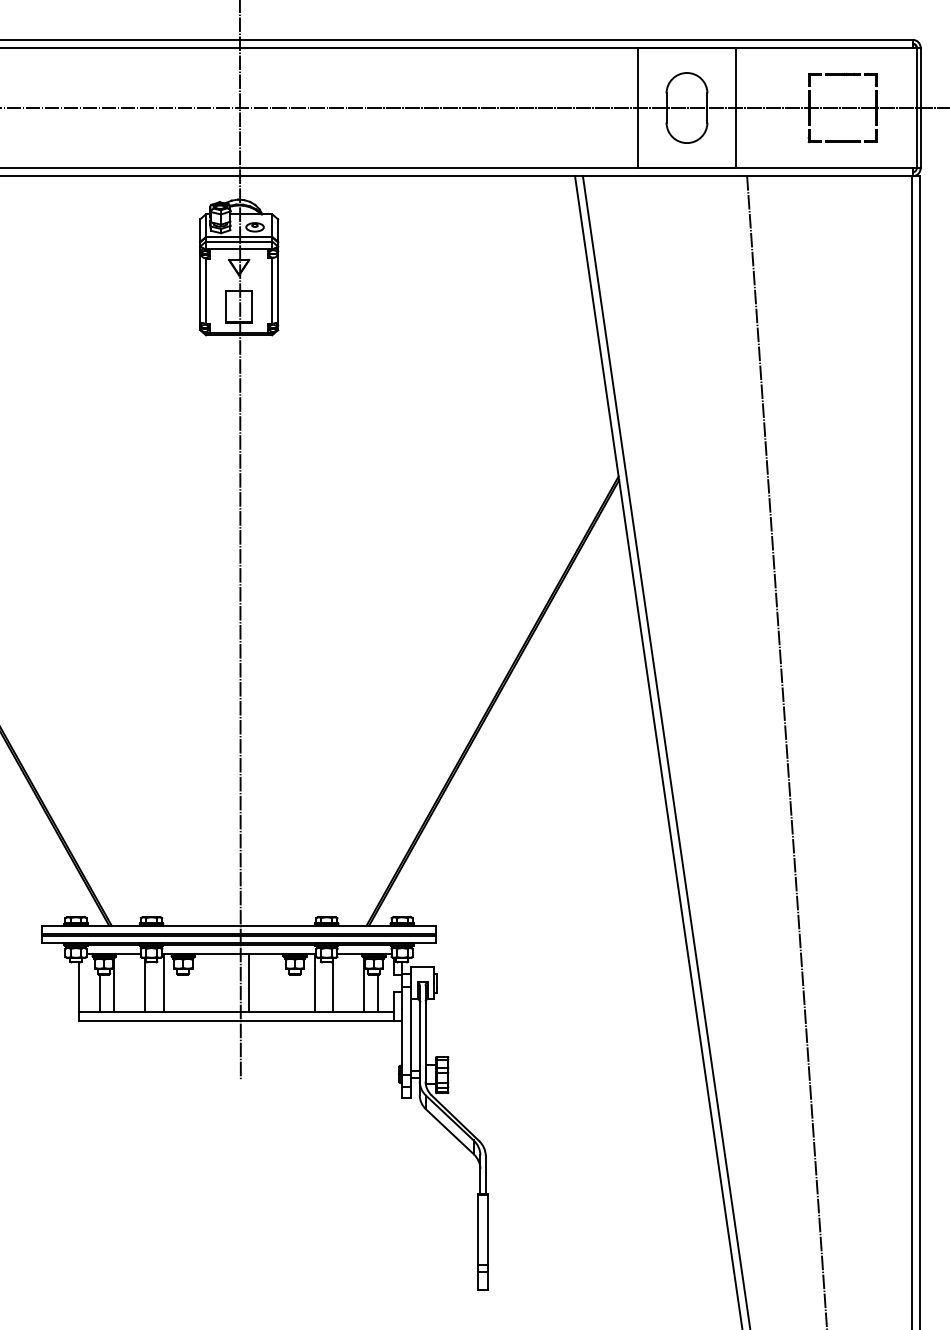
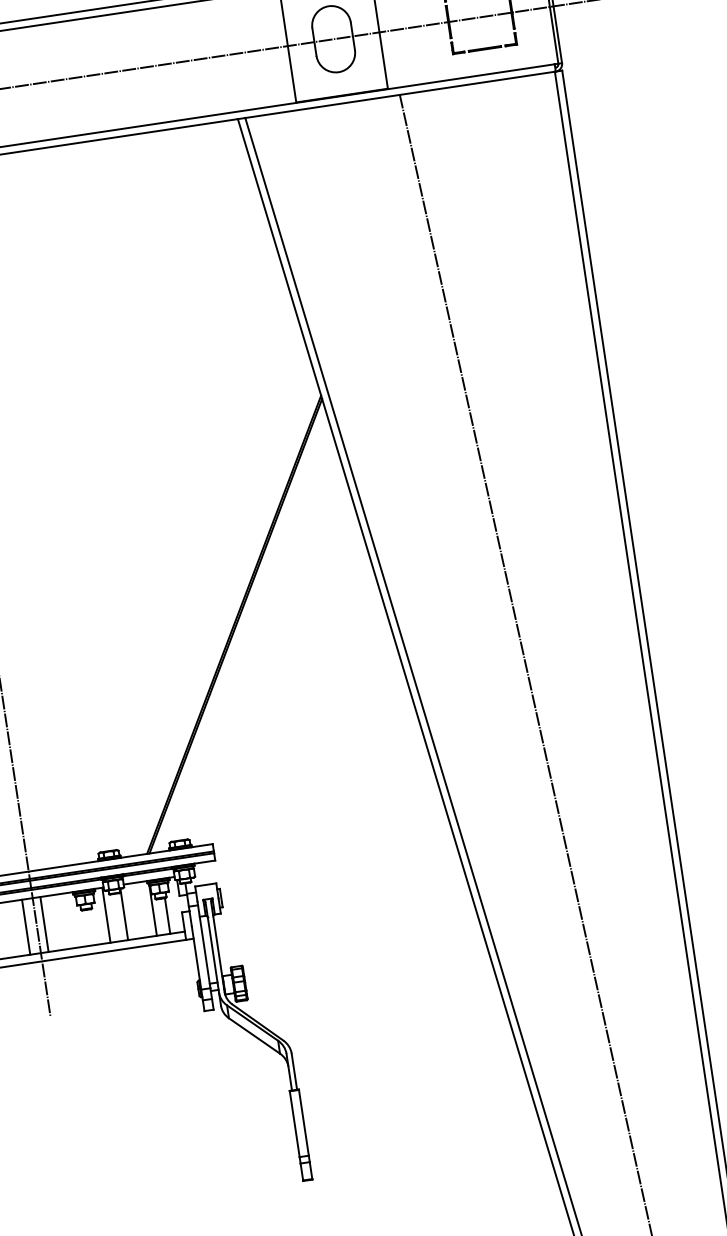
line: (229, 983) -> (26, 927), added

